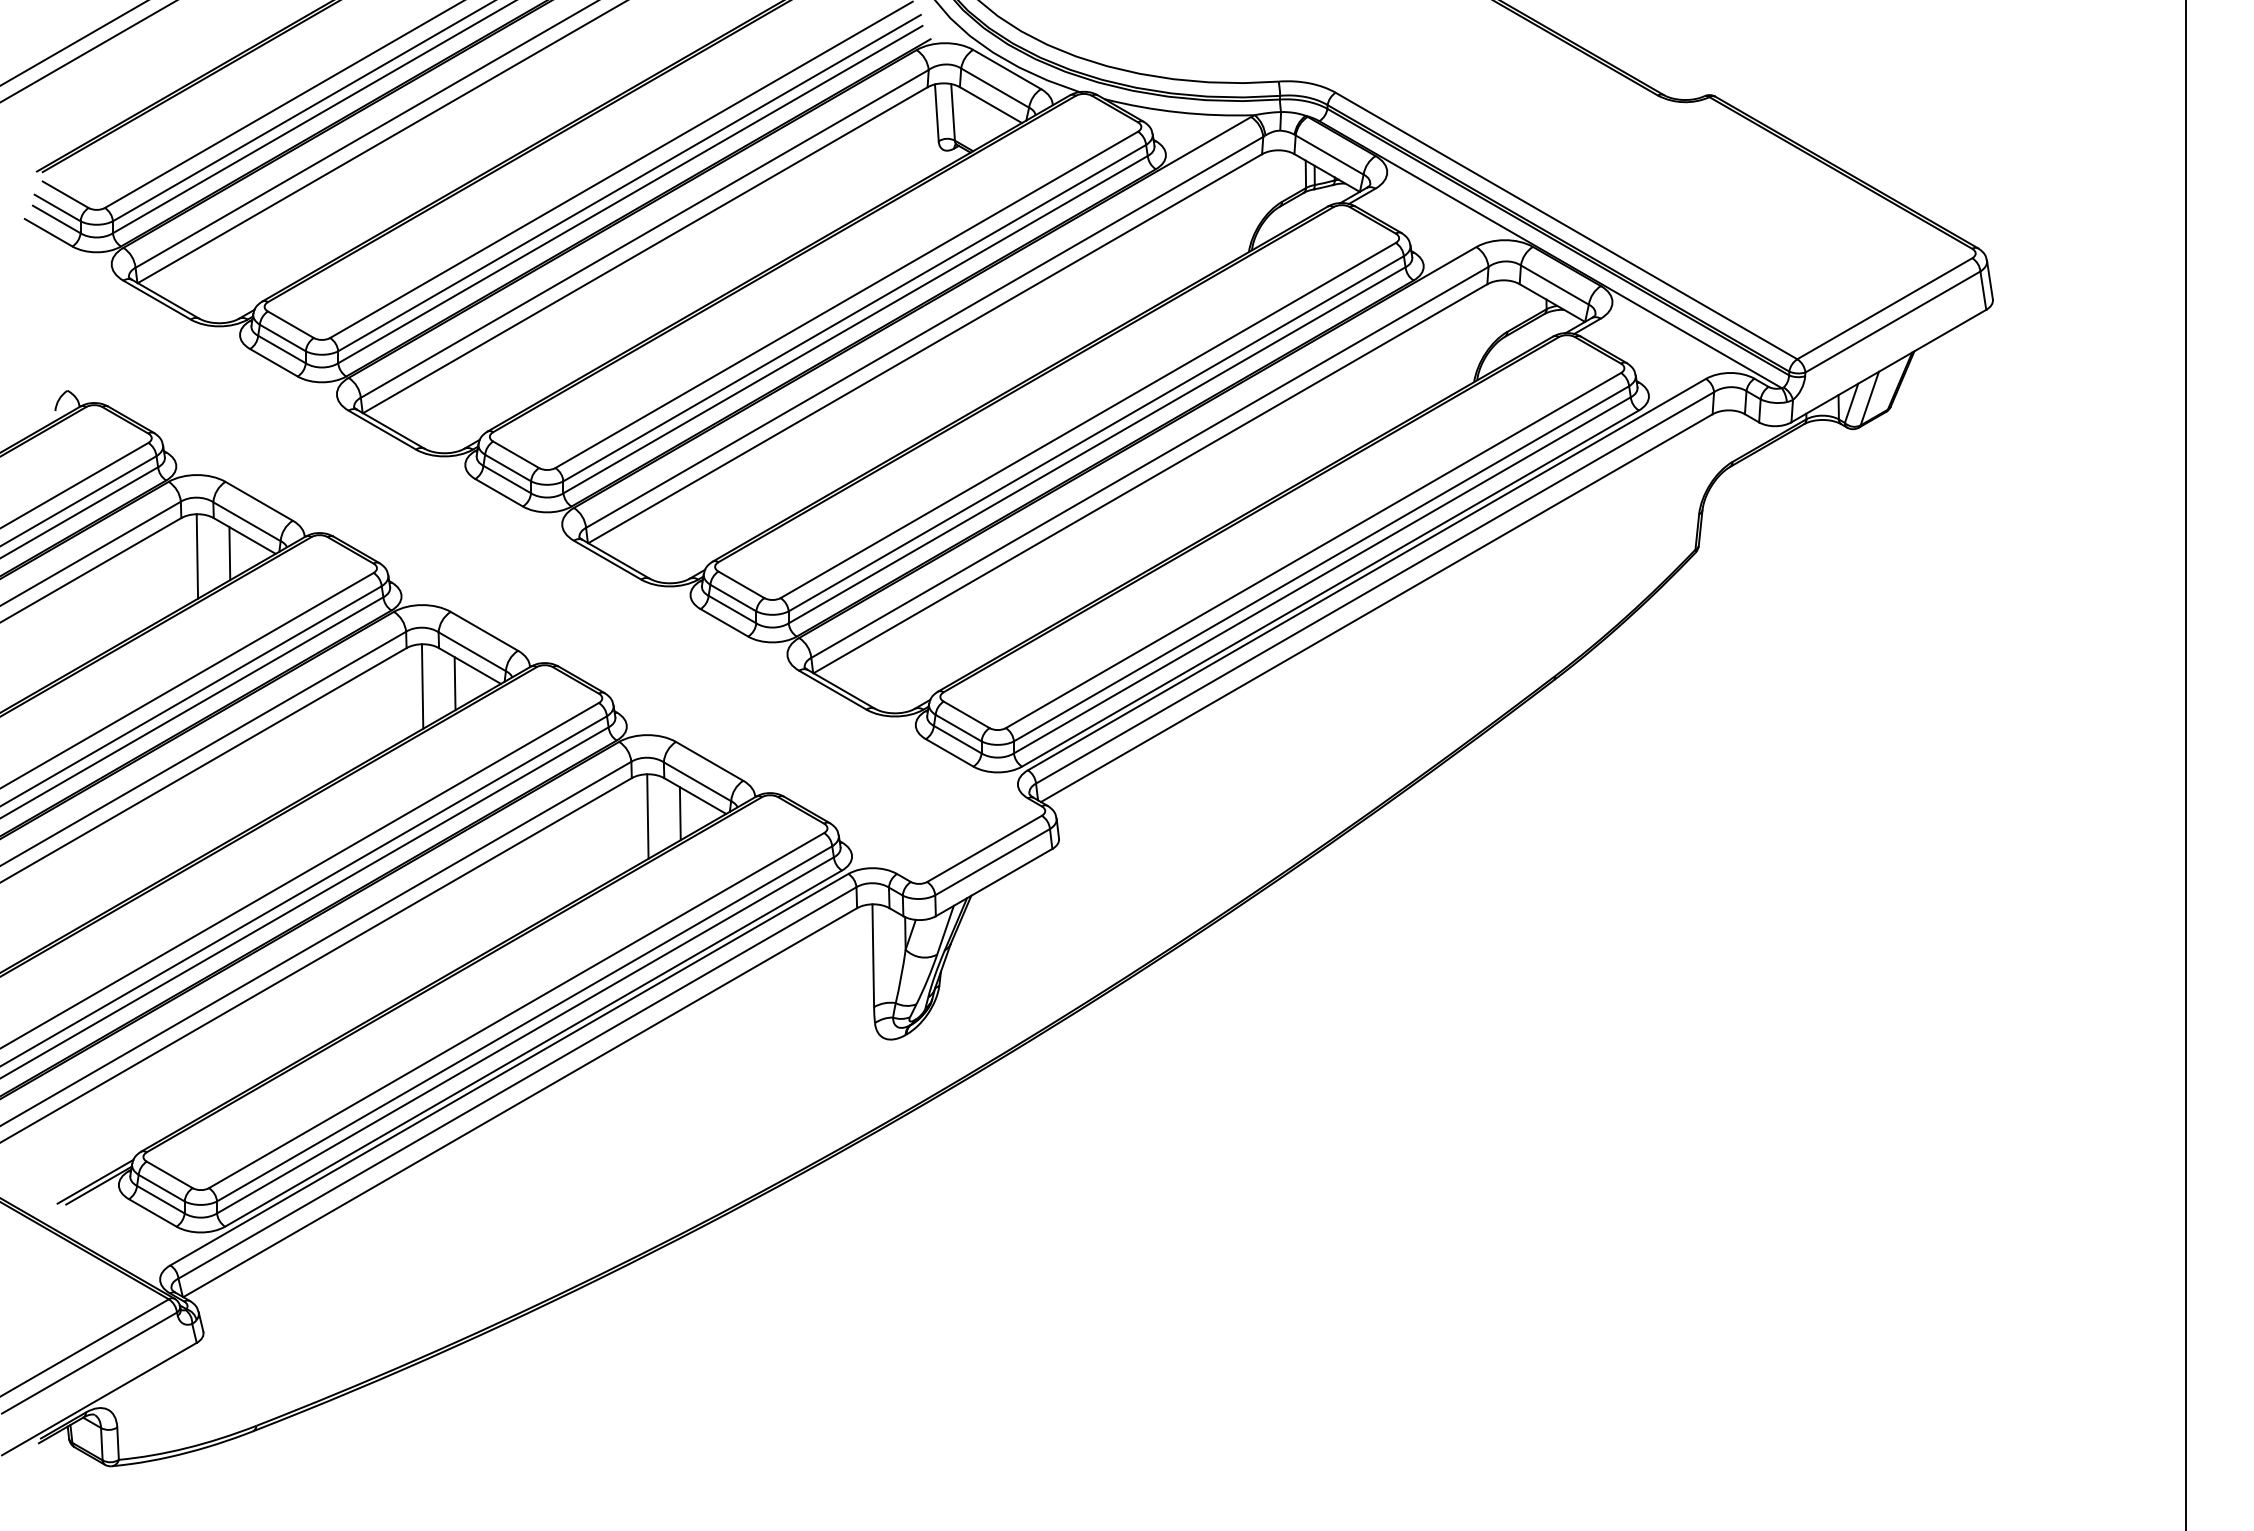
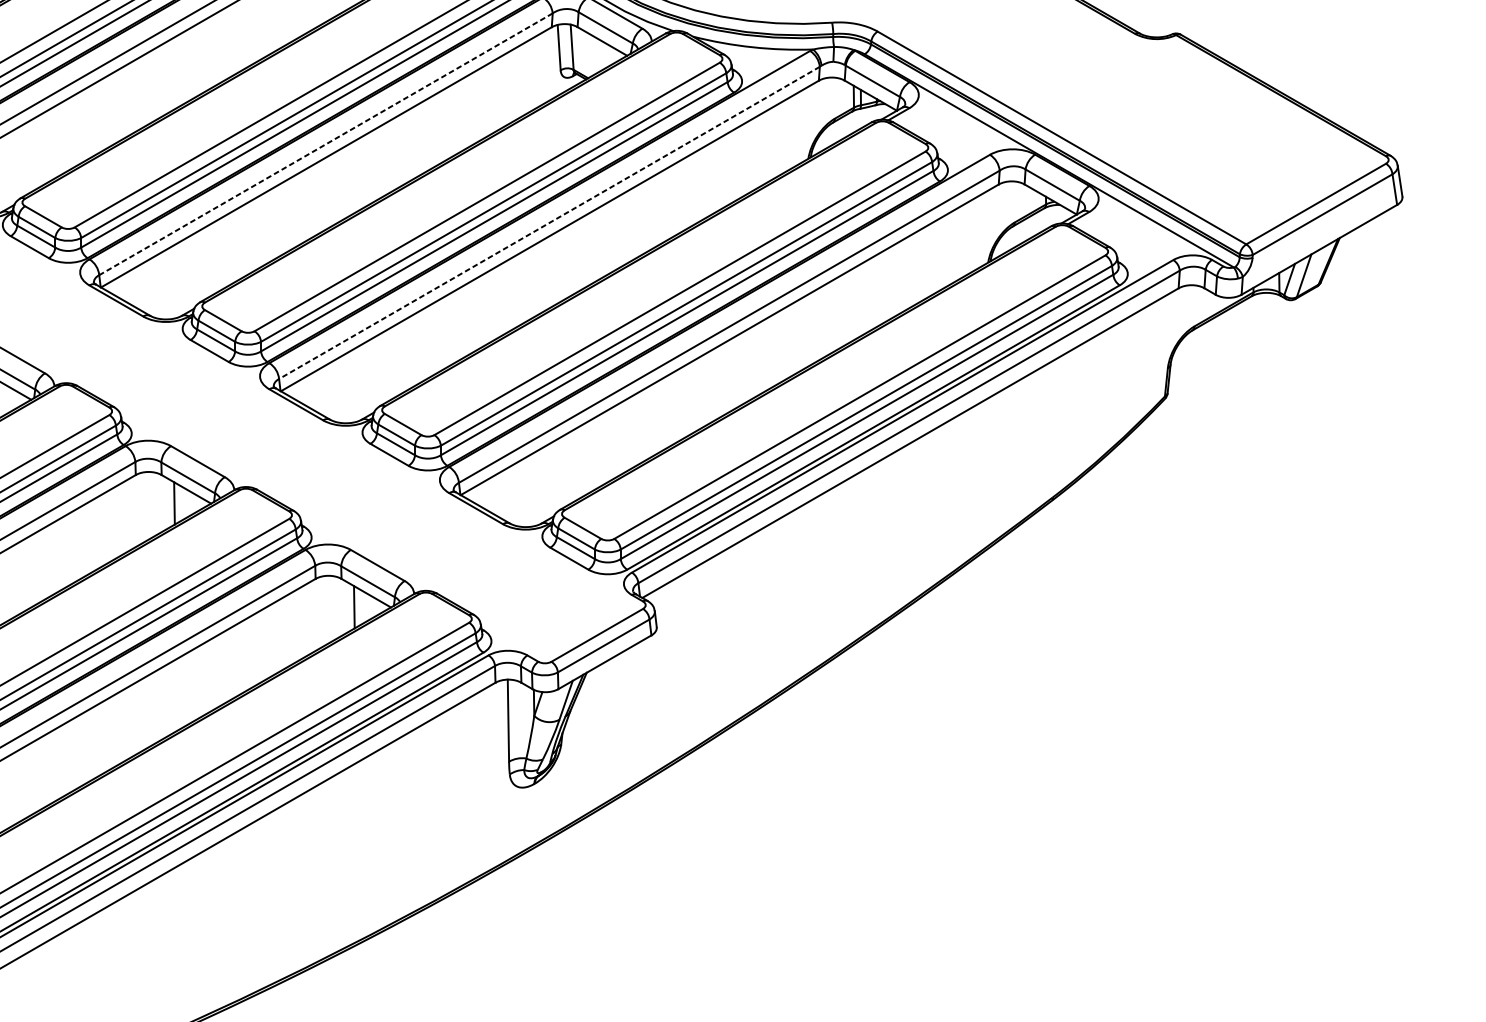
line: (644, 233) -> (325, 143), solid -> dashed
line: (924, 332) -> (549, 223), solid -> dashed
line: (422, 686) -> (148, 505), removed
line: (647, 816) -> (328, 609), removed

